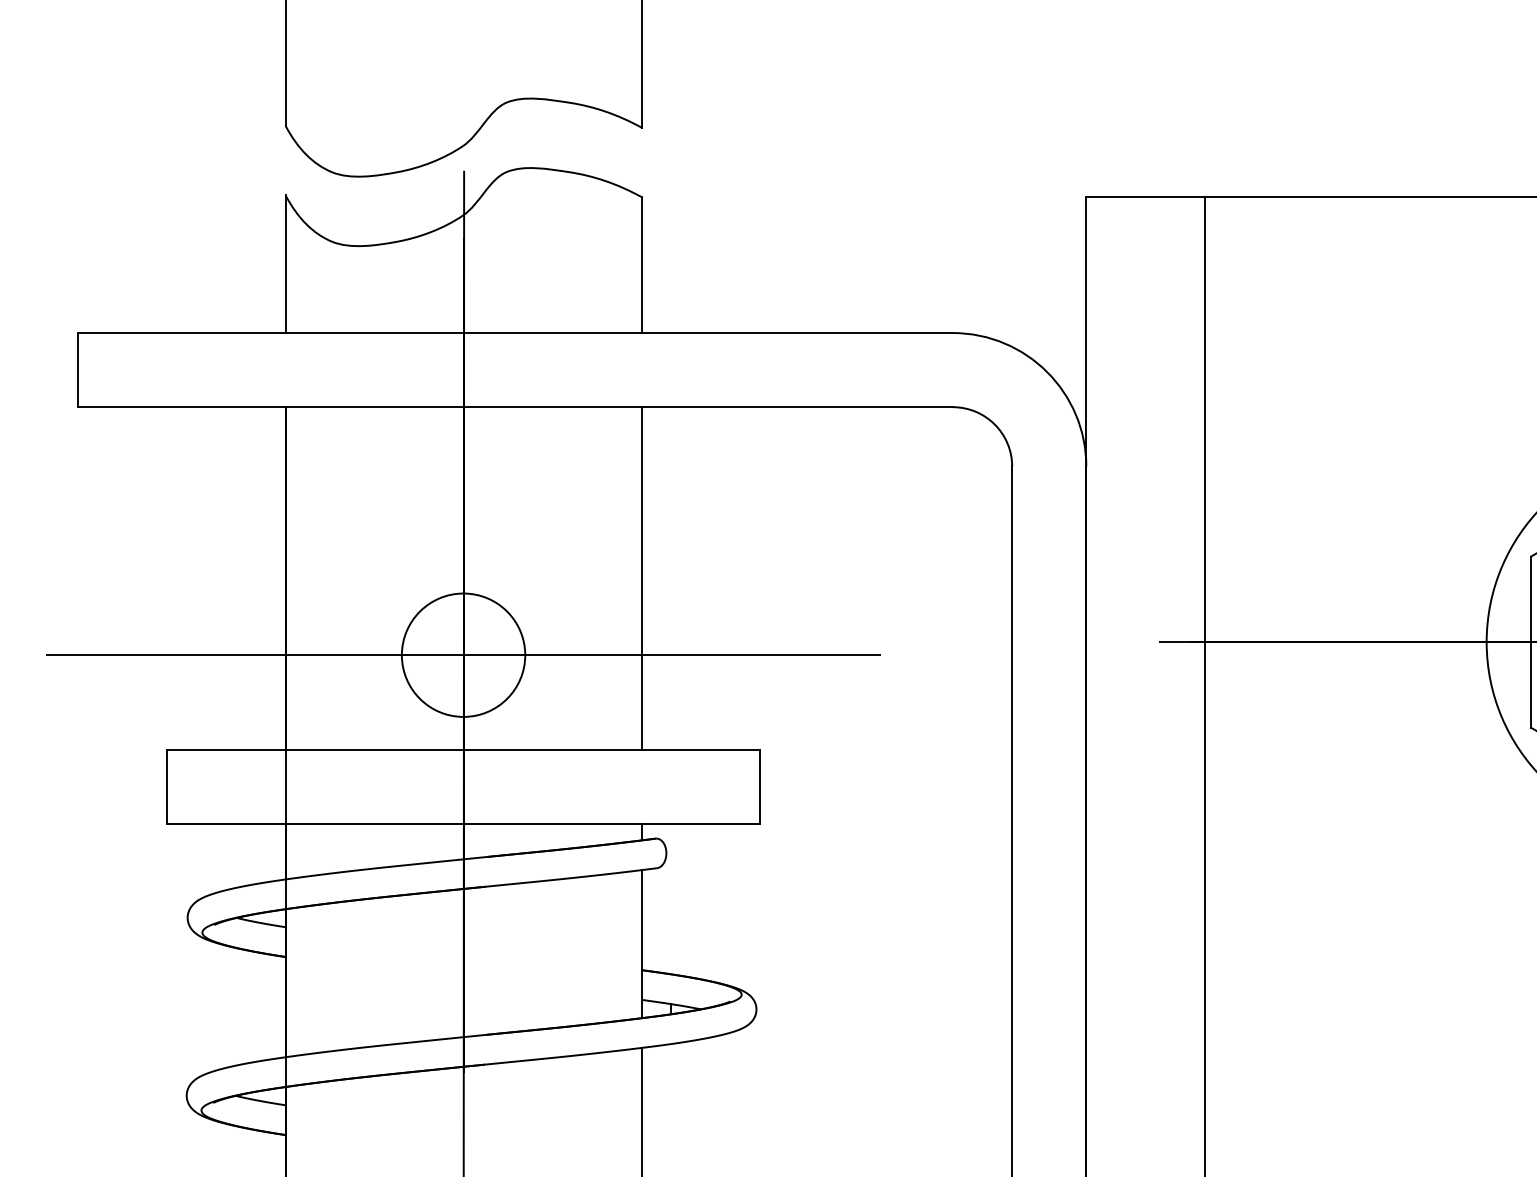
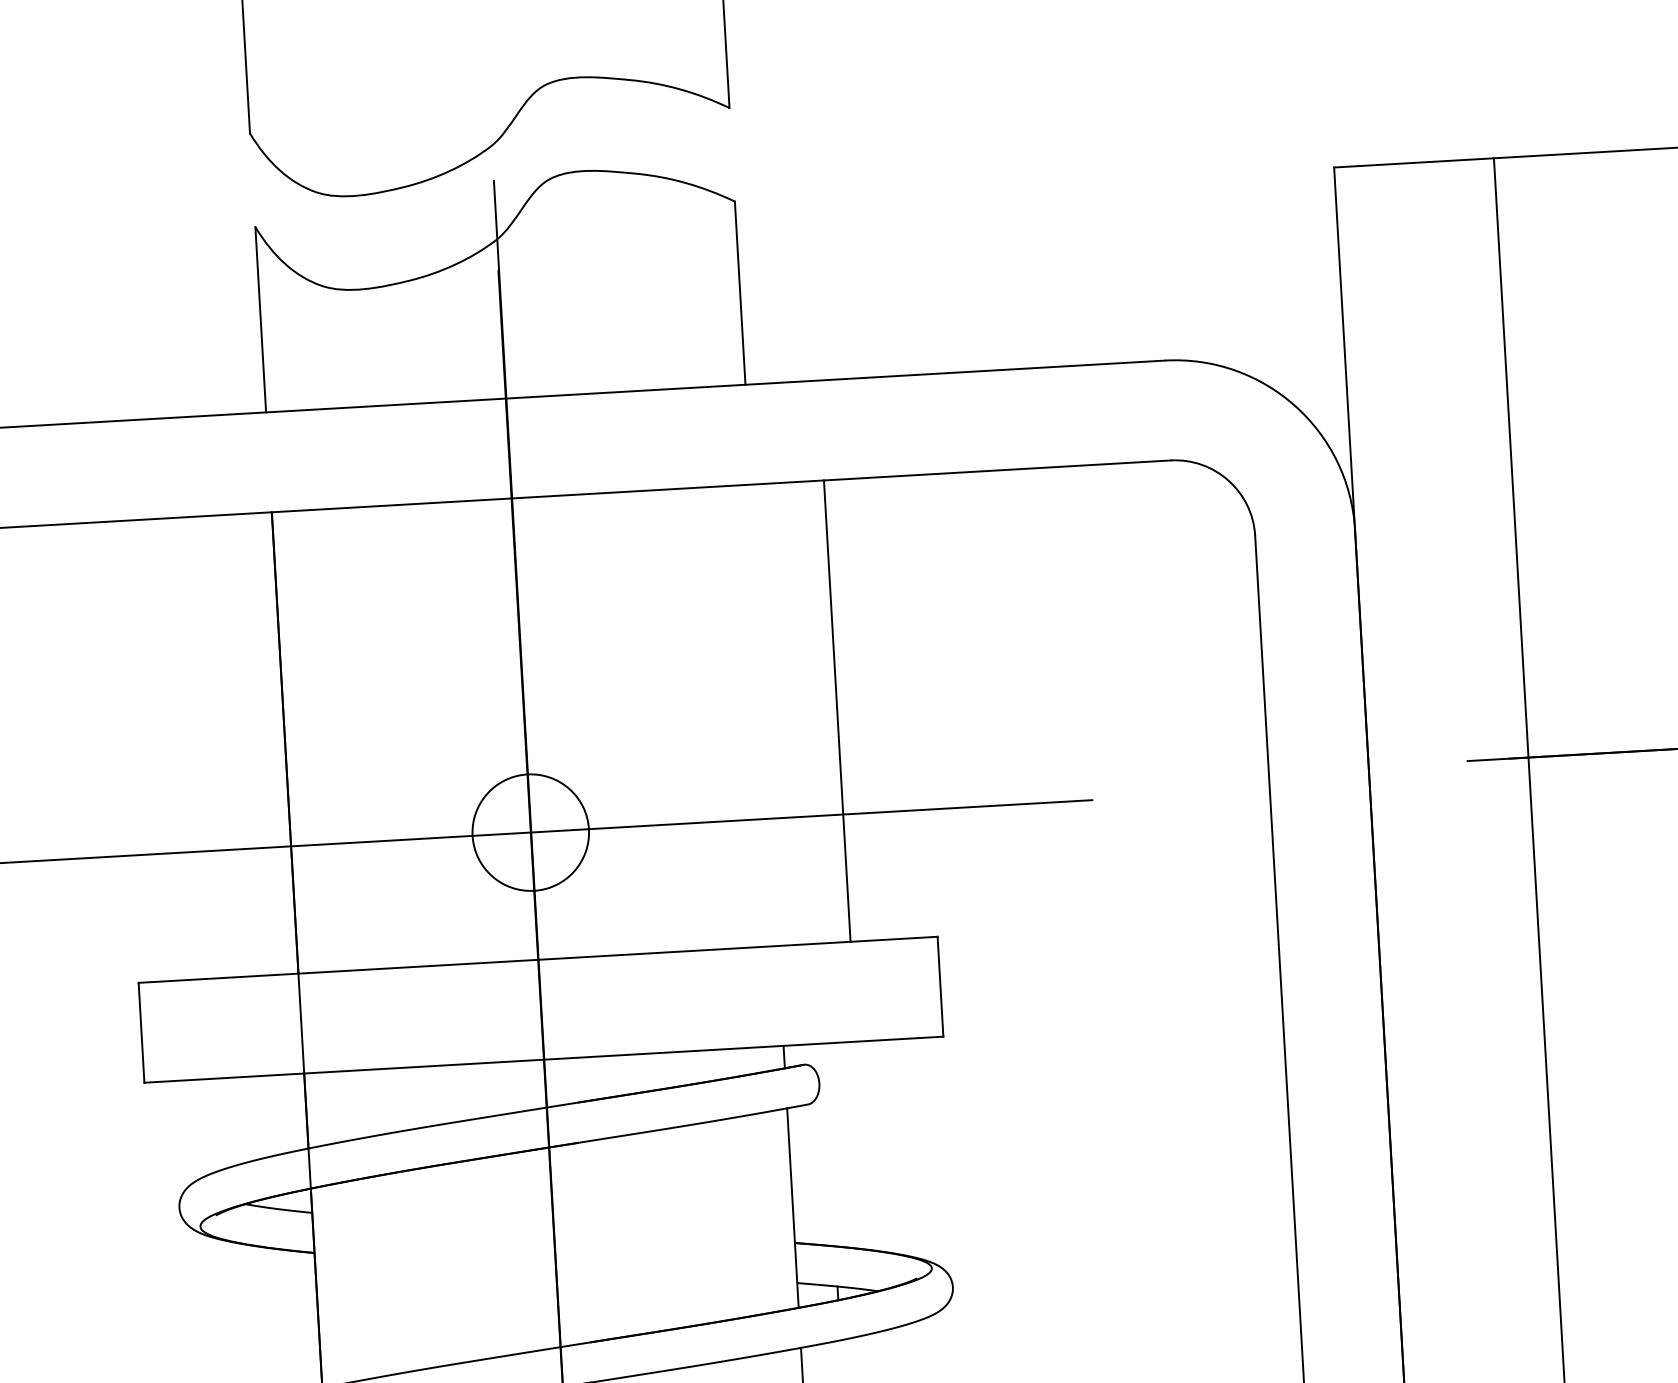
line: (641, 578) -> (837, 711), moved
circle: (463, 654) -> (530, 831), size x0.7

